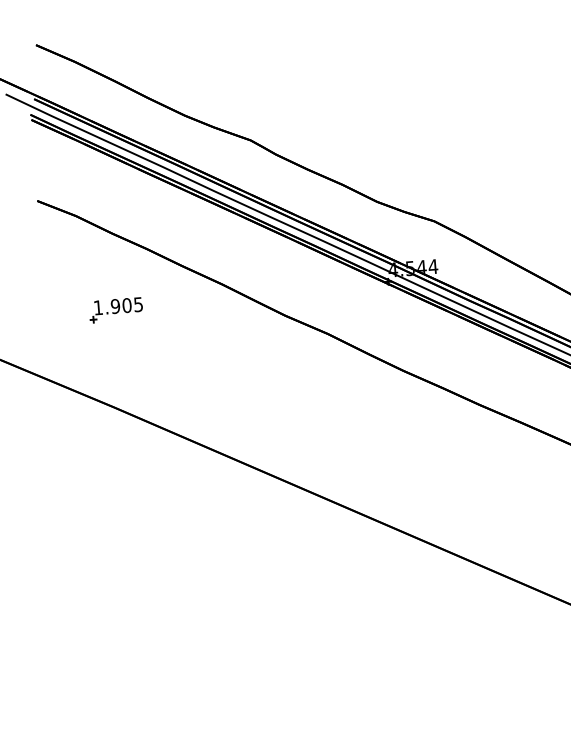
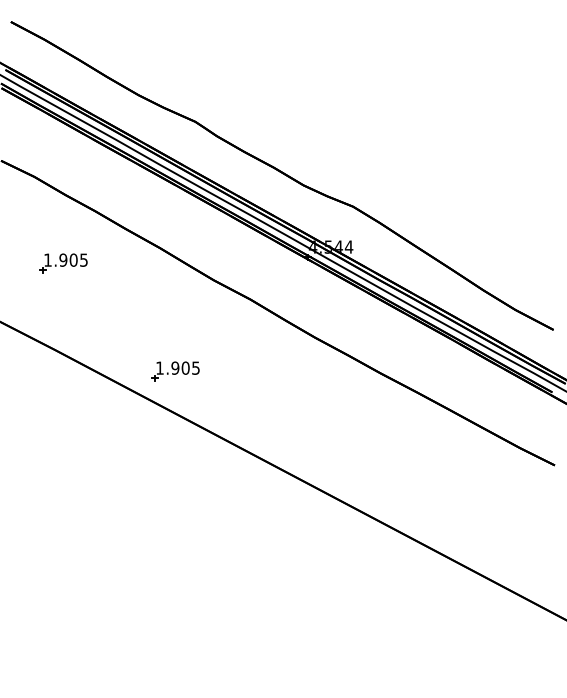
part: (250, 420) -> (175, 371), added

